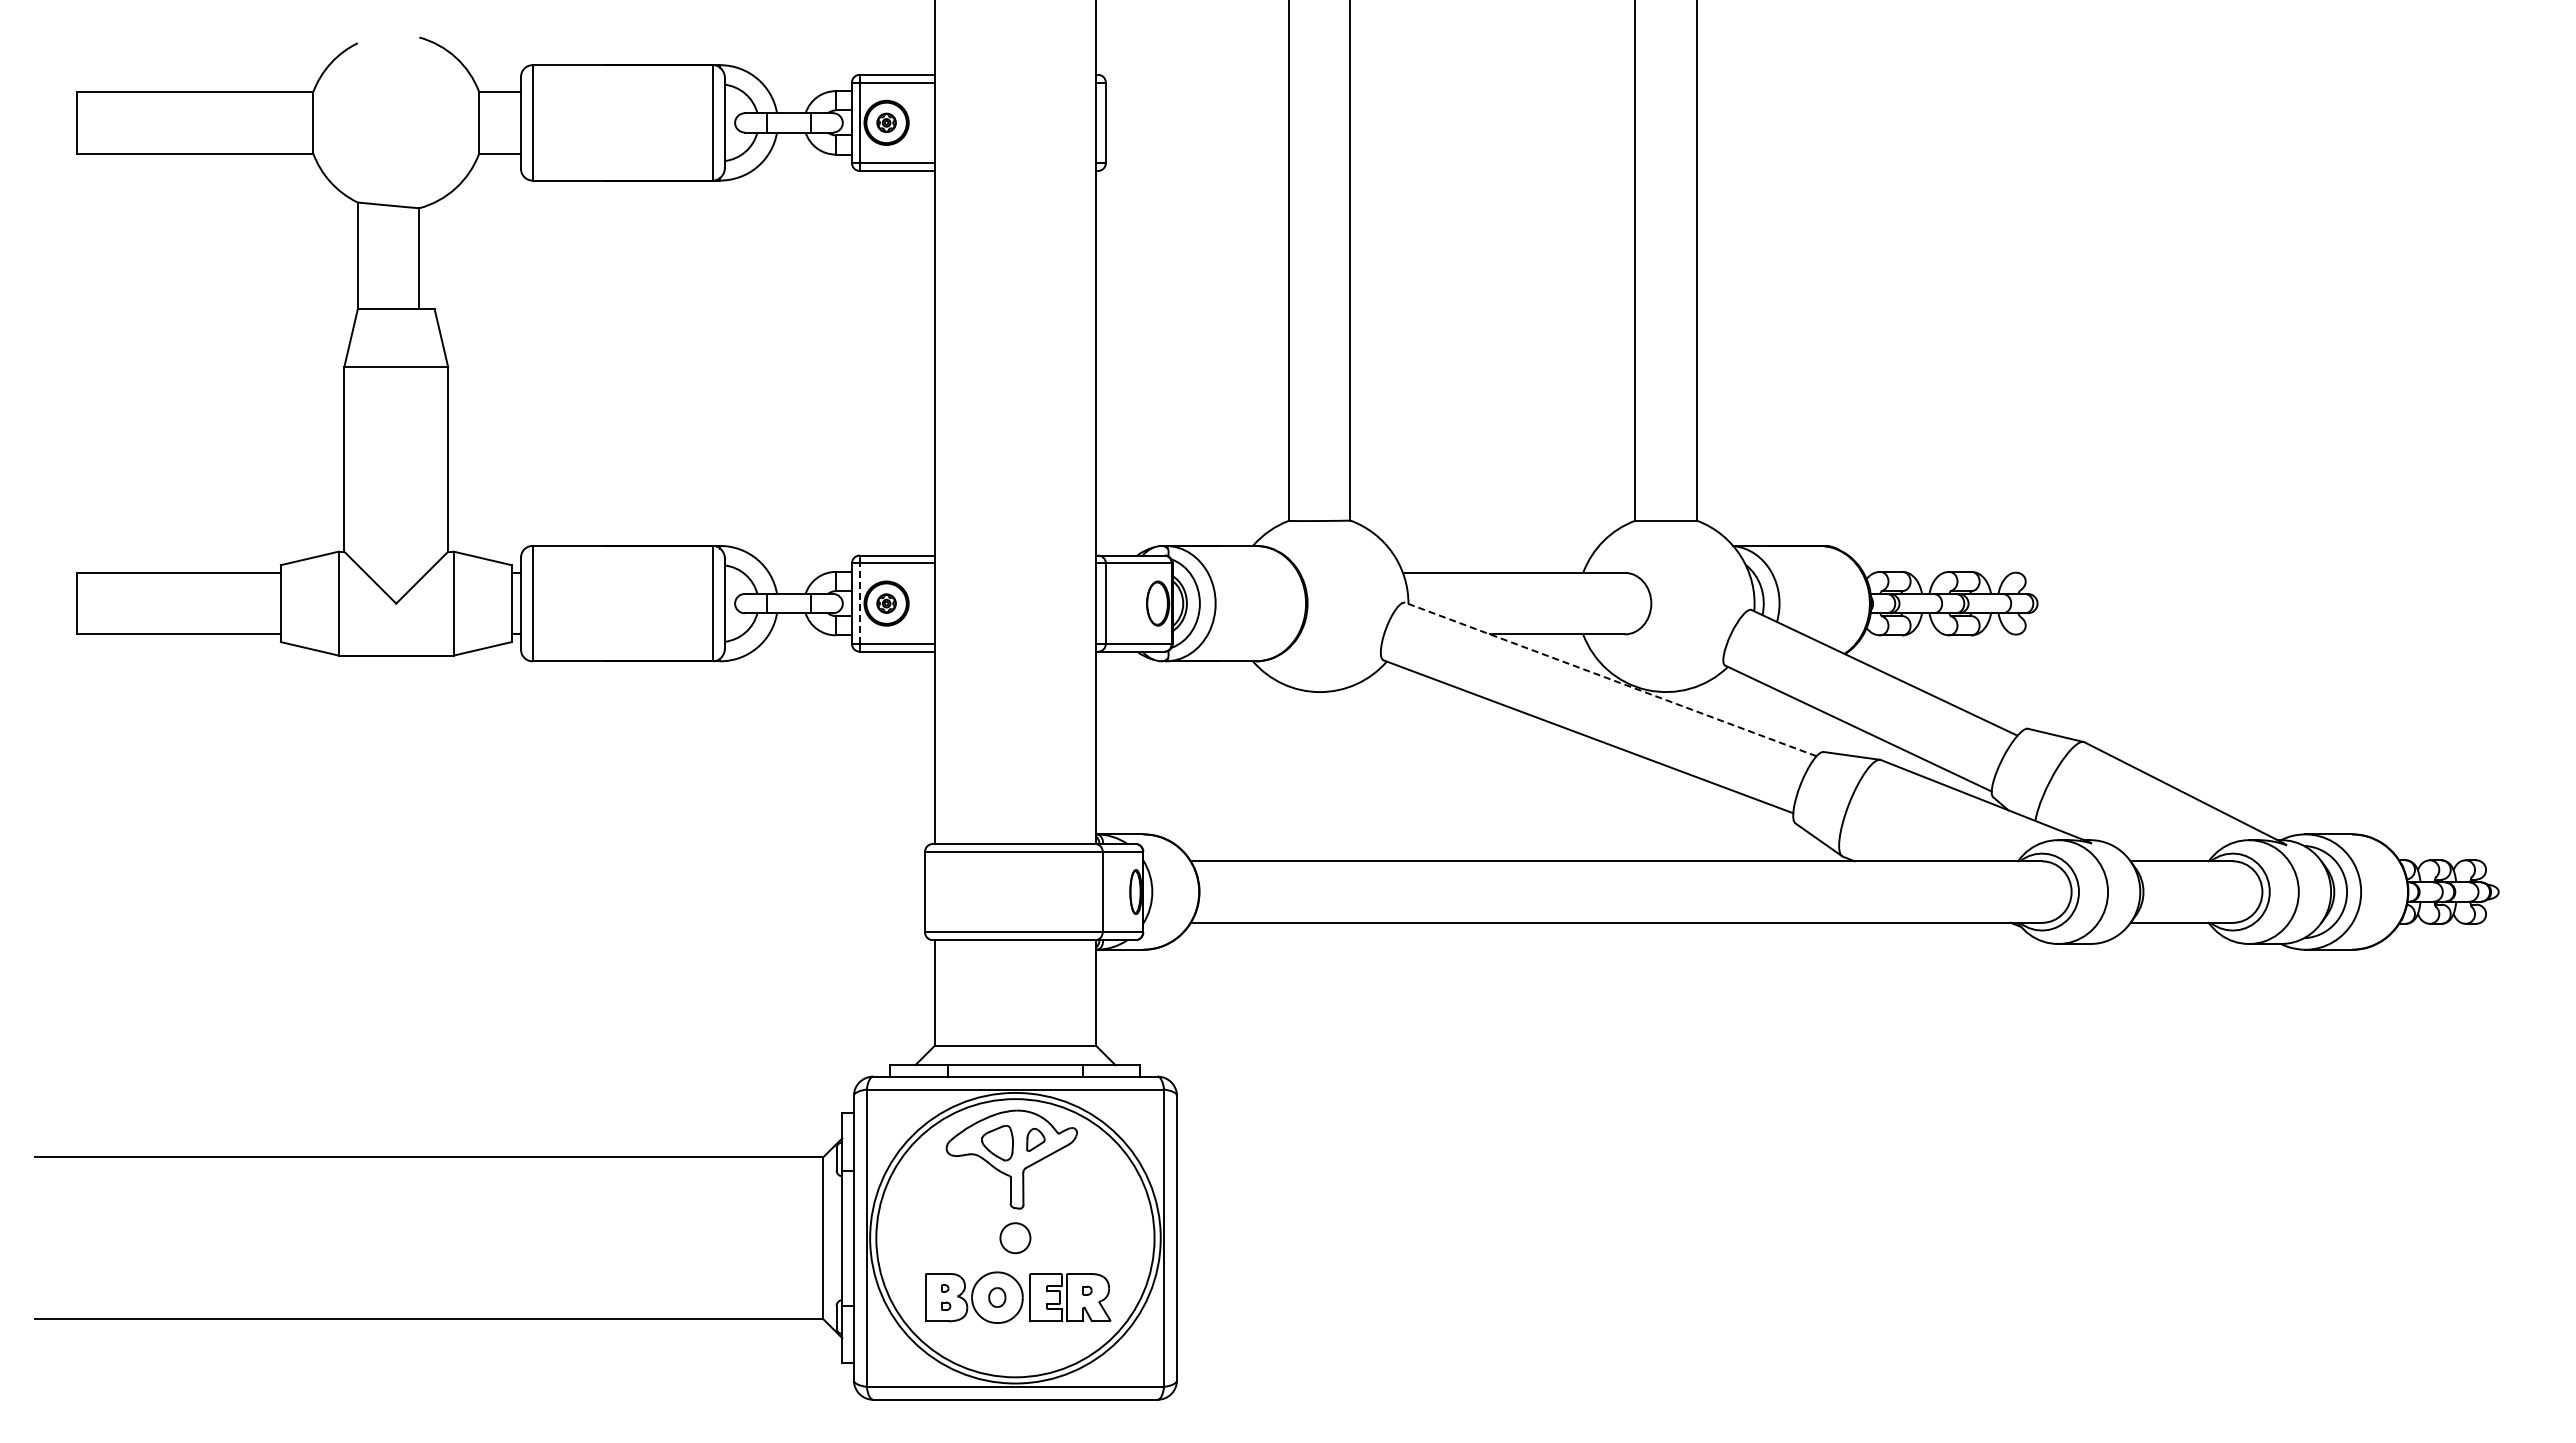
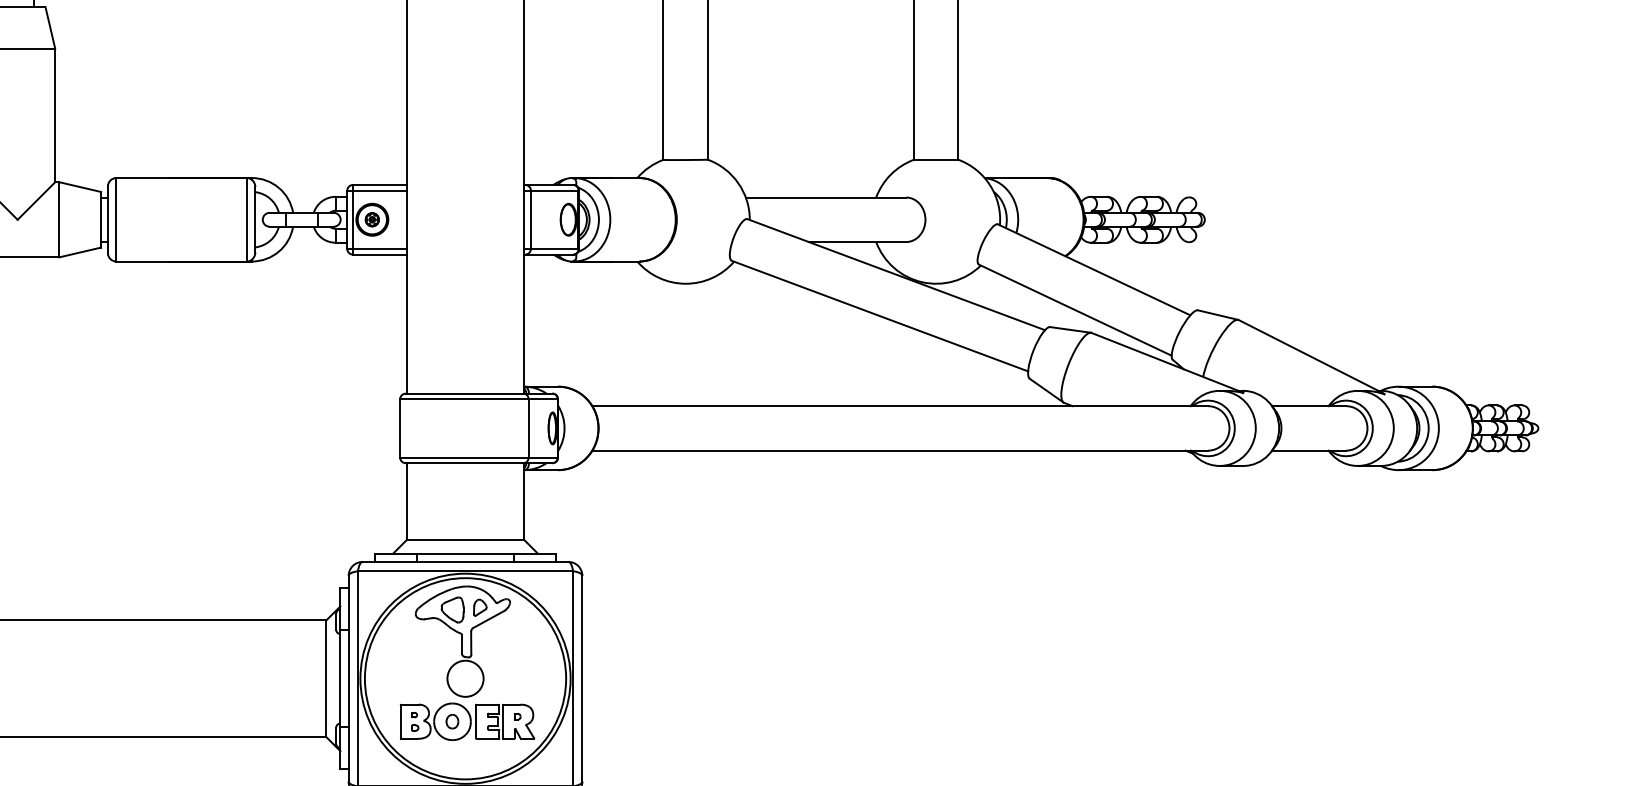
line: (859, 603) -> (352, 219), dashed -> solid
line: (1610, 679) -> (895, 274), dashed -> solid
circle: (1015, 1238) -> (465, 678), size x1.67

